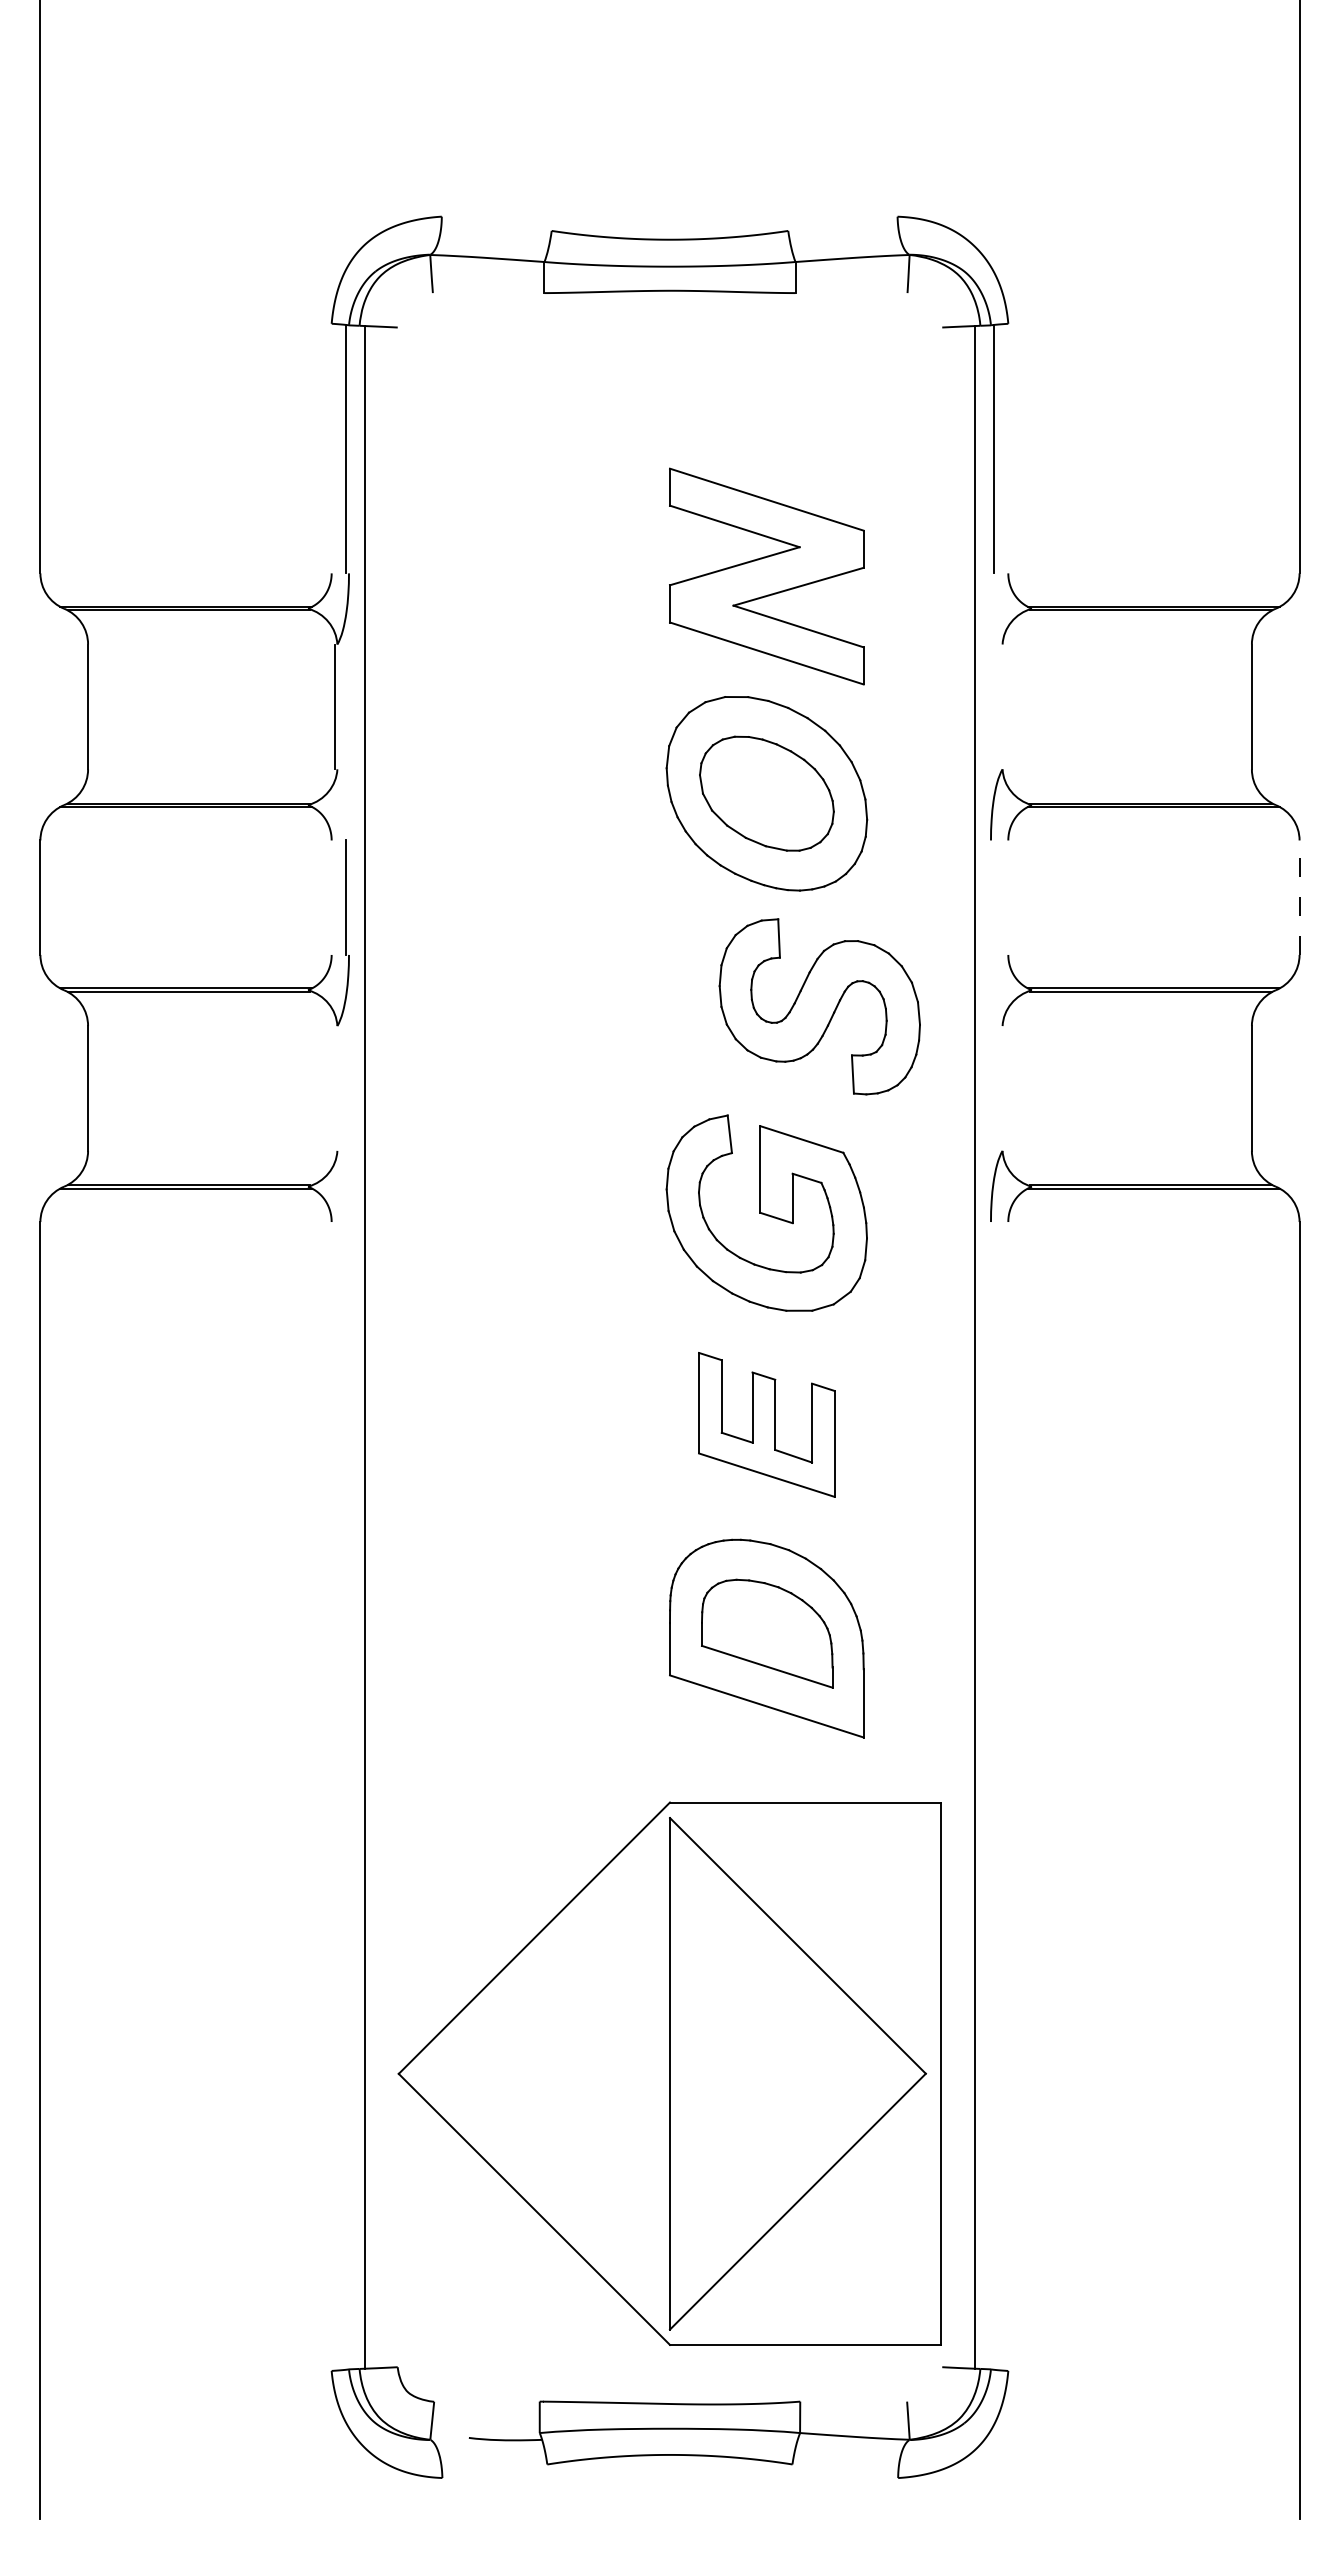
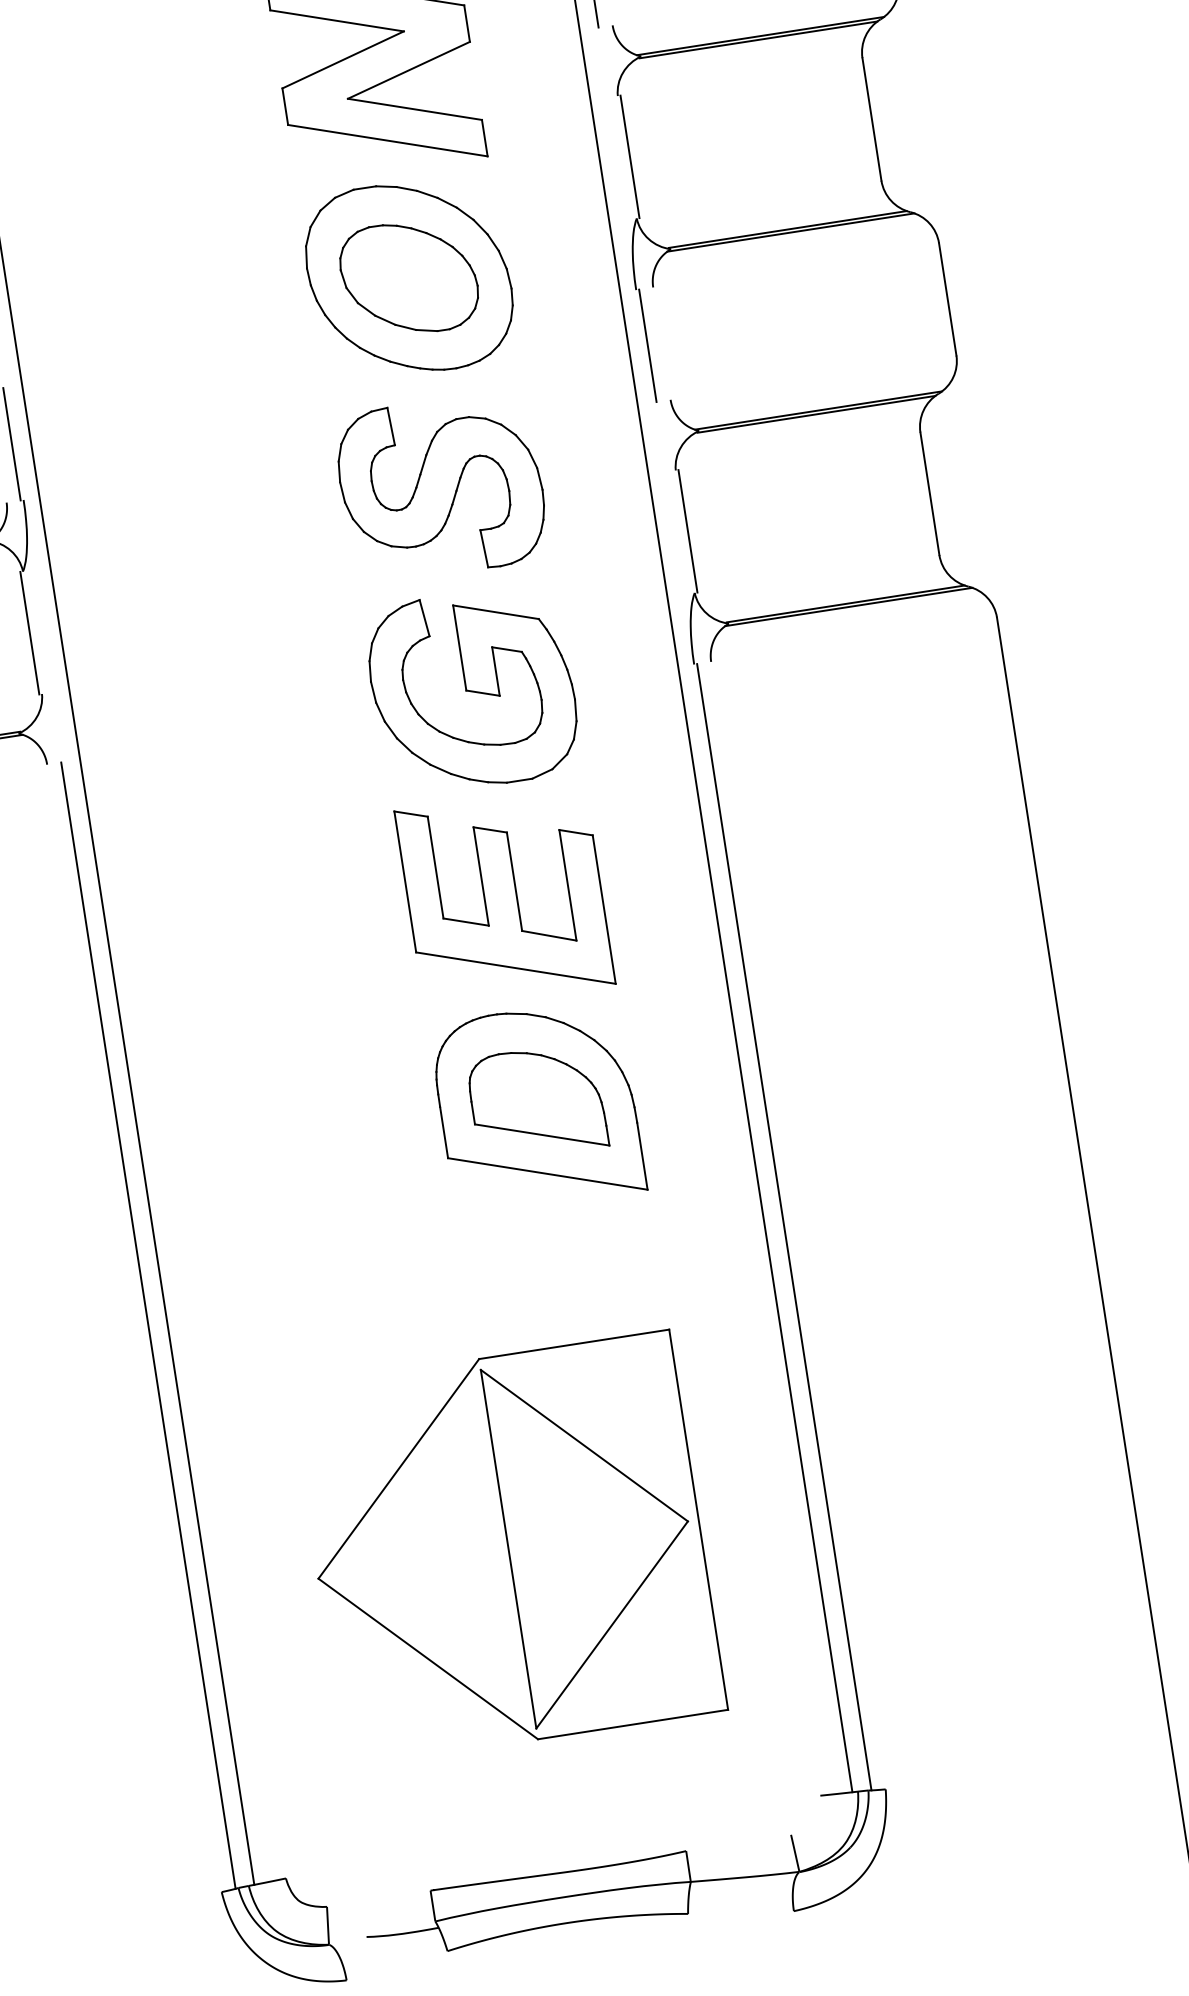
line: (1005, 706) -> (630, 156), added
line: (993, 897) -> (647, 345), added
line: (1299, 897) -> (947, 299), dashed -> solid
part: (819, 1006) -> (441, 487), moved
line: (334, 1088) -> (29, 633), added
line: (1005, 1088) -> (688, 531), added
part: (766, 1424) -> (504, 897), size x1.43
line: (346, 1795) -> (148, 1325), added
line: (993, 1795) -> (783, 1226), added
part: (669, 2073) -> (508, 1548), size x0.71

